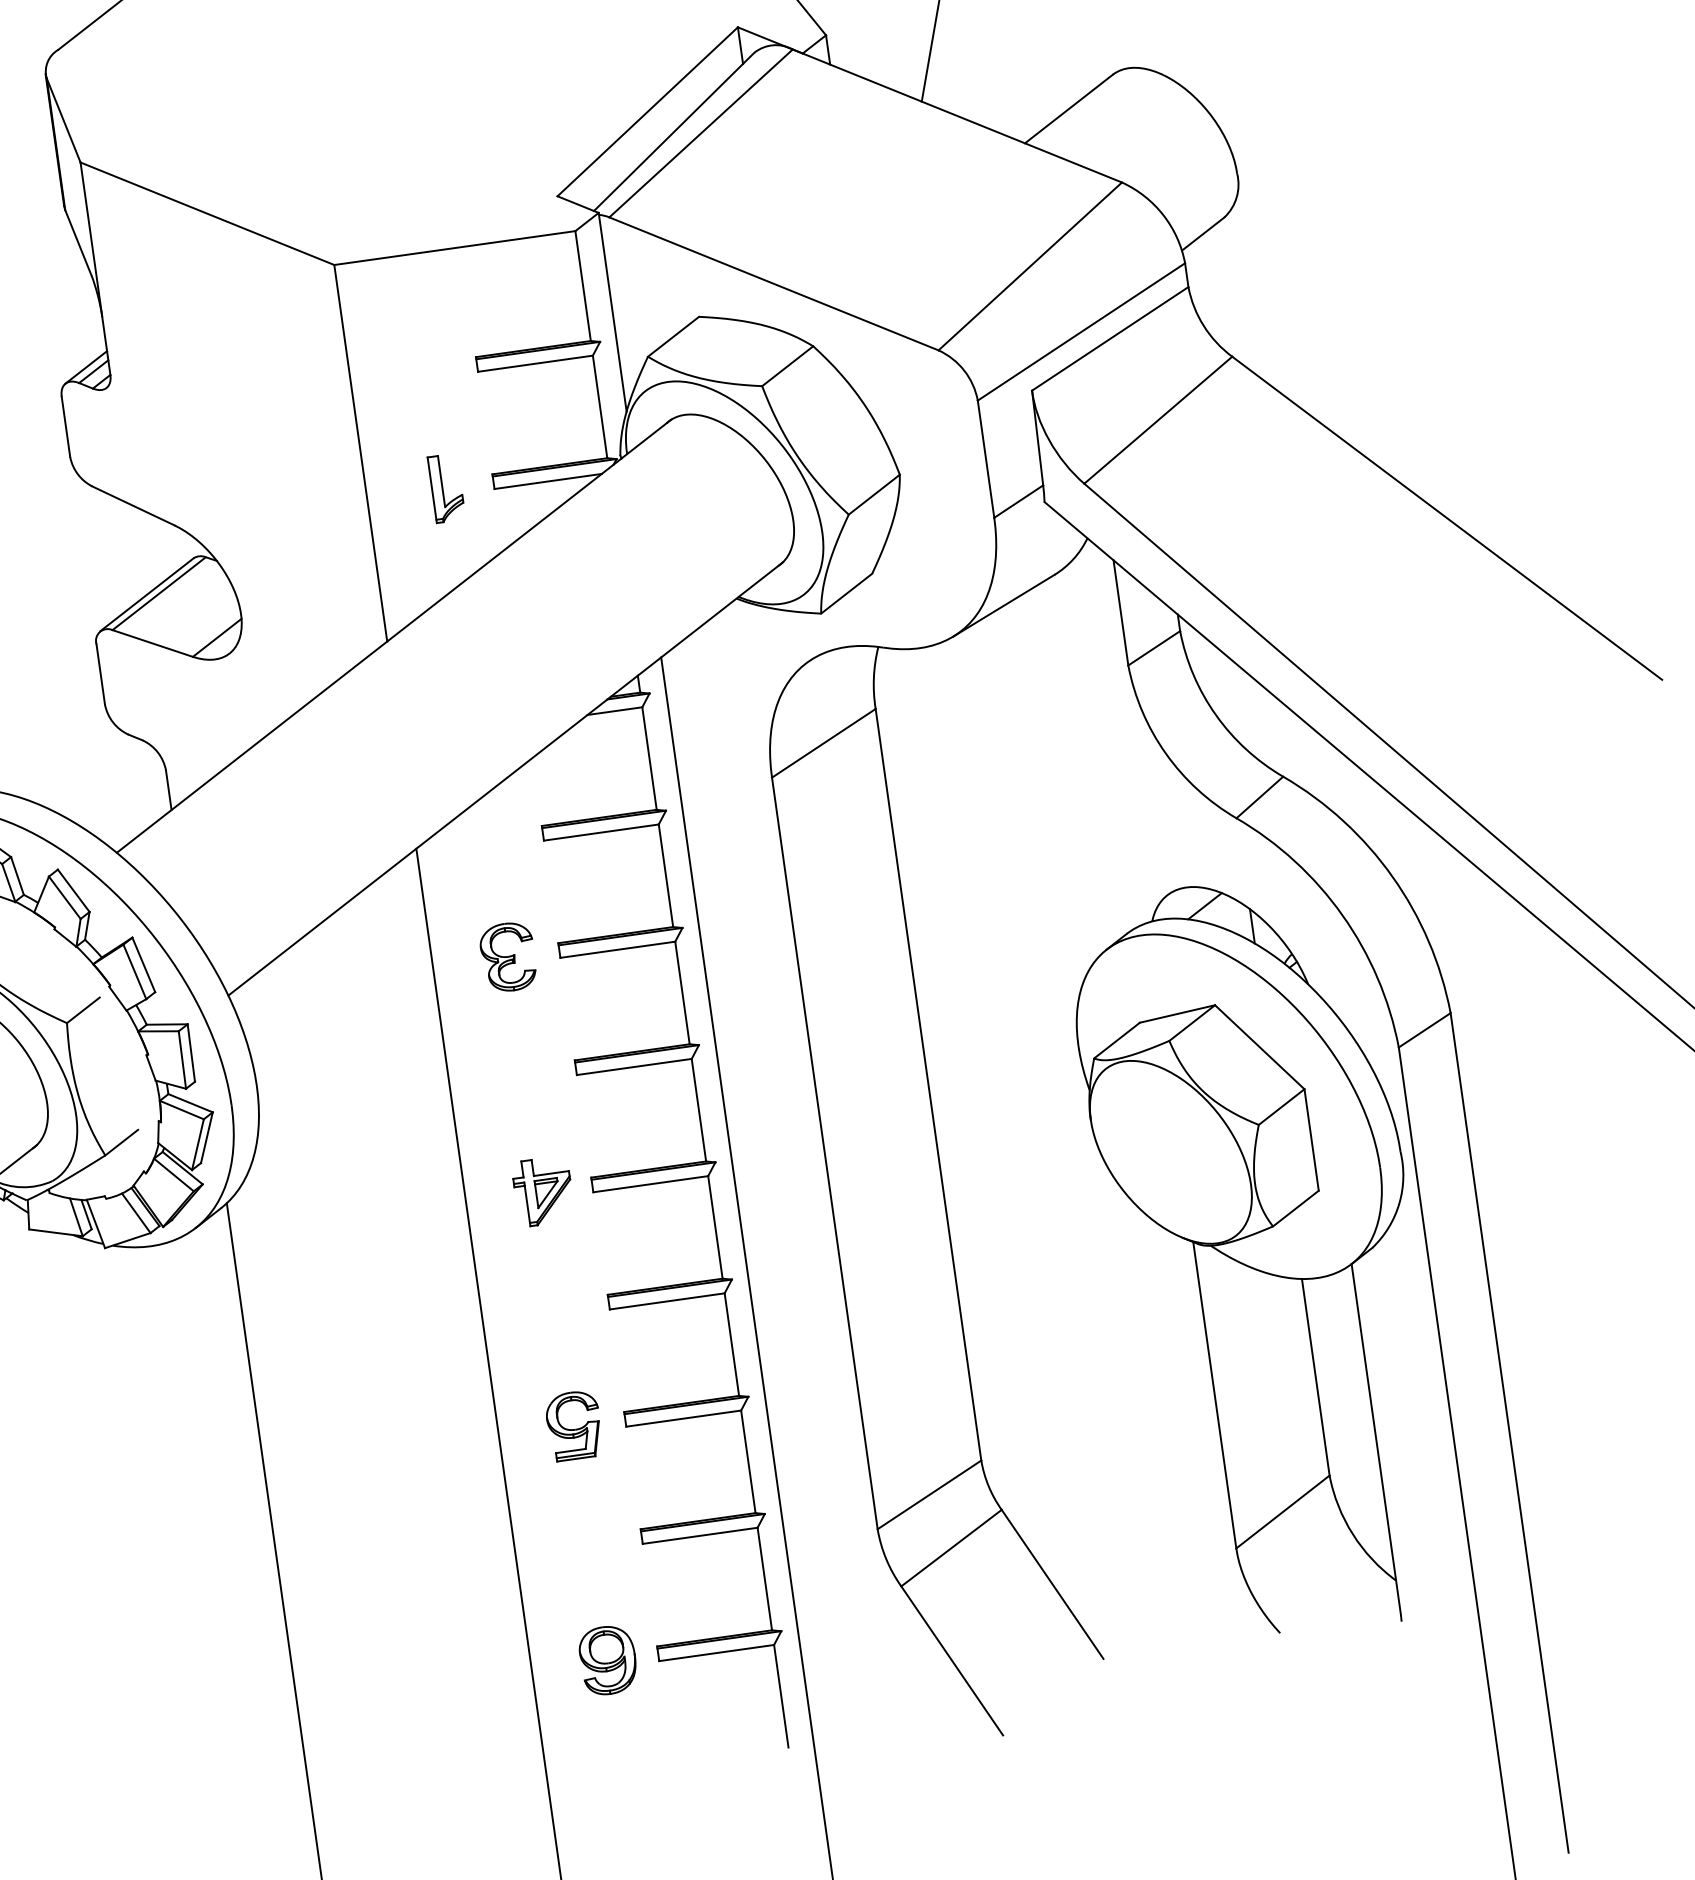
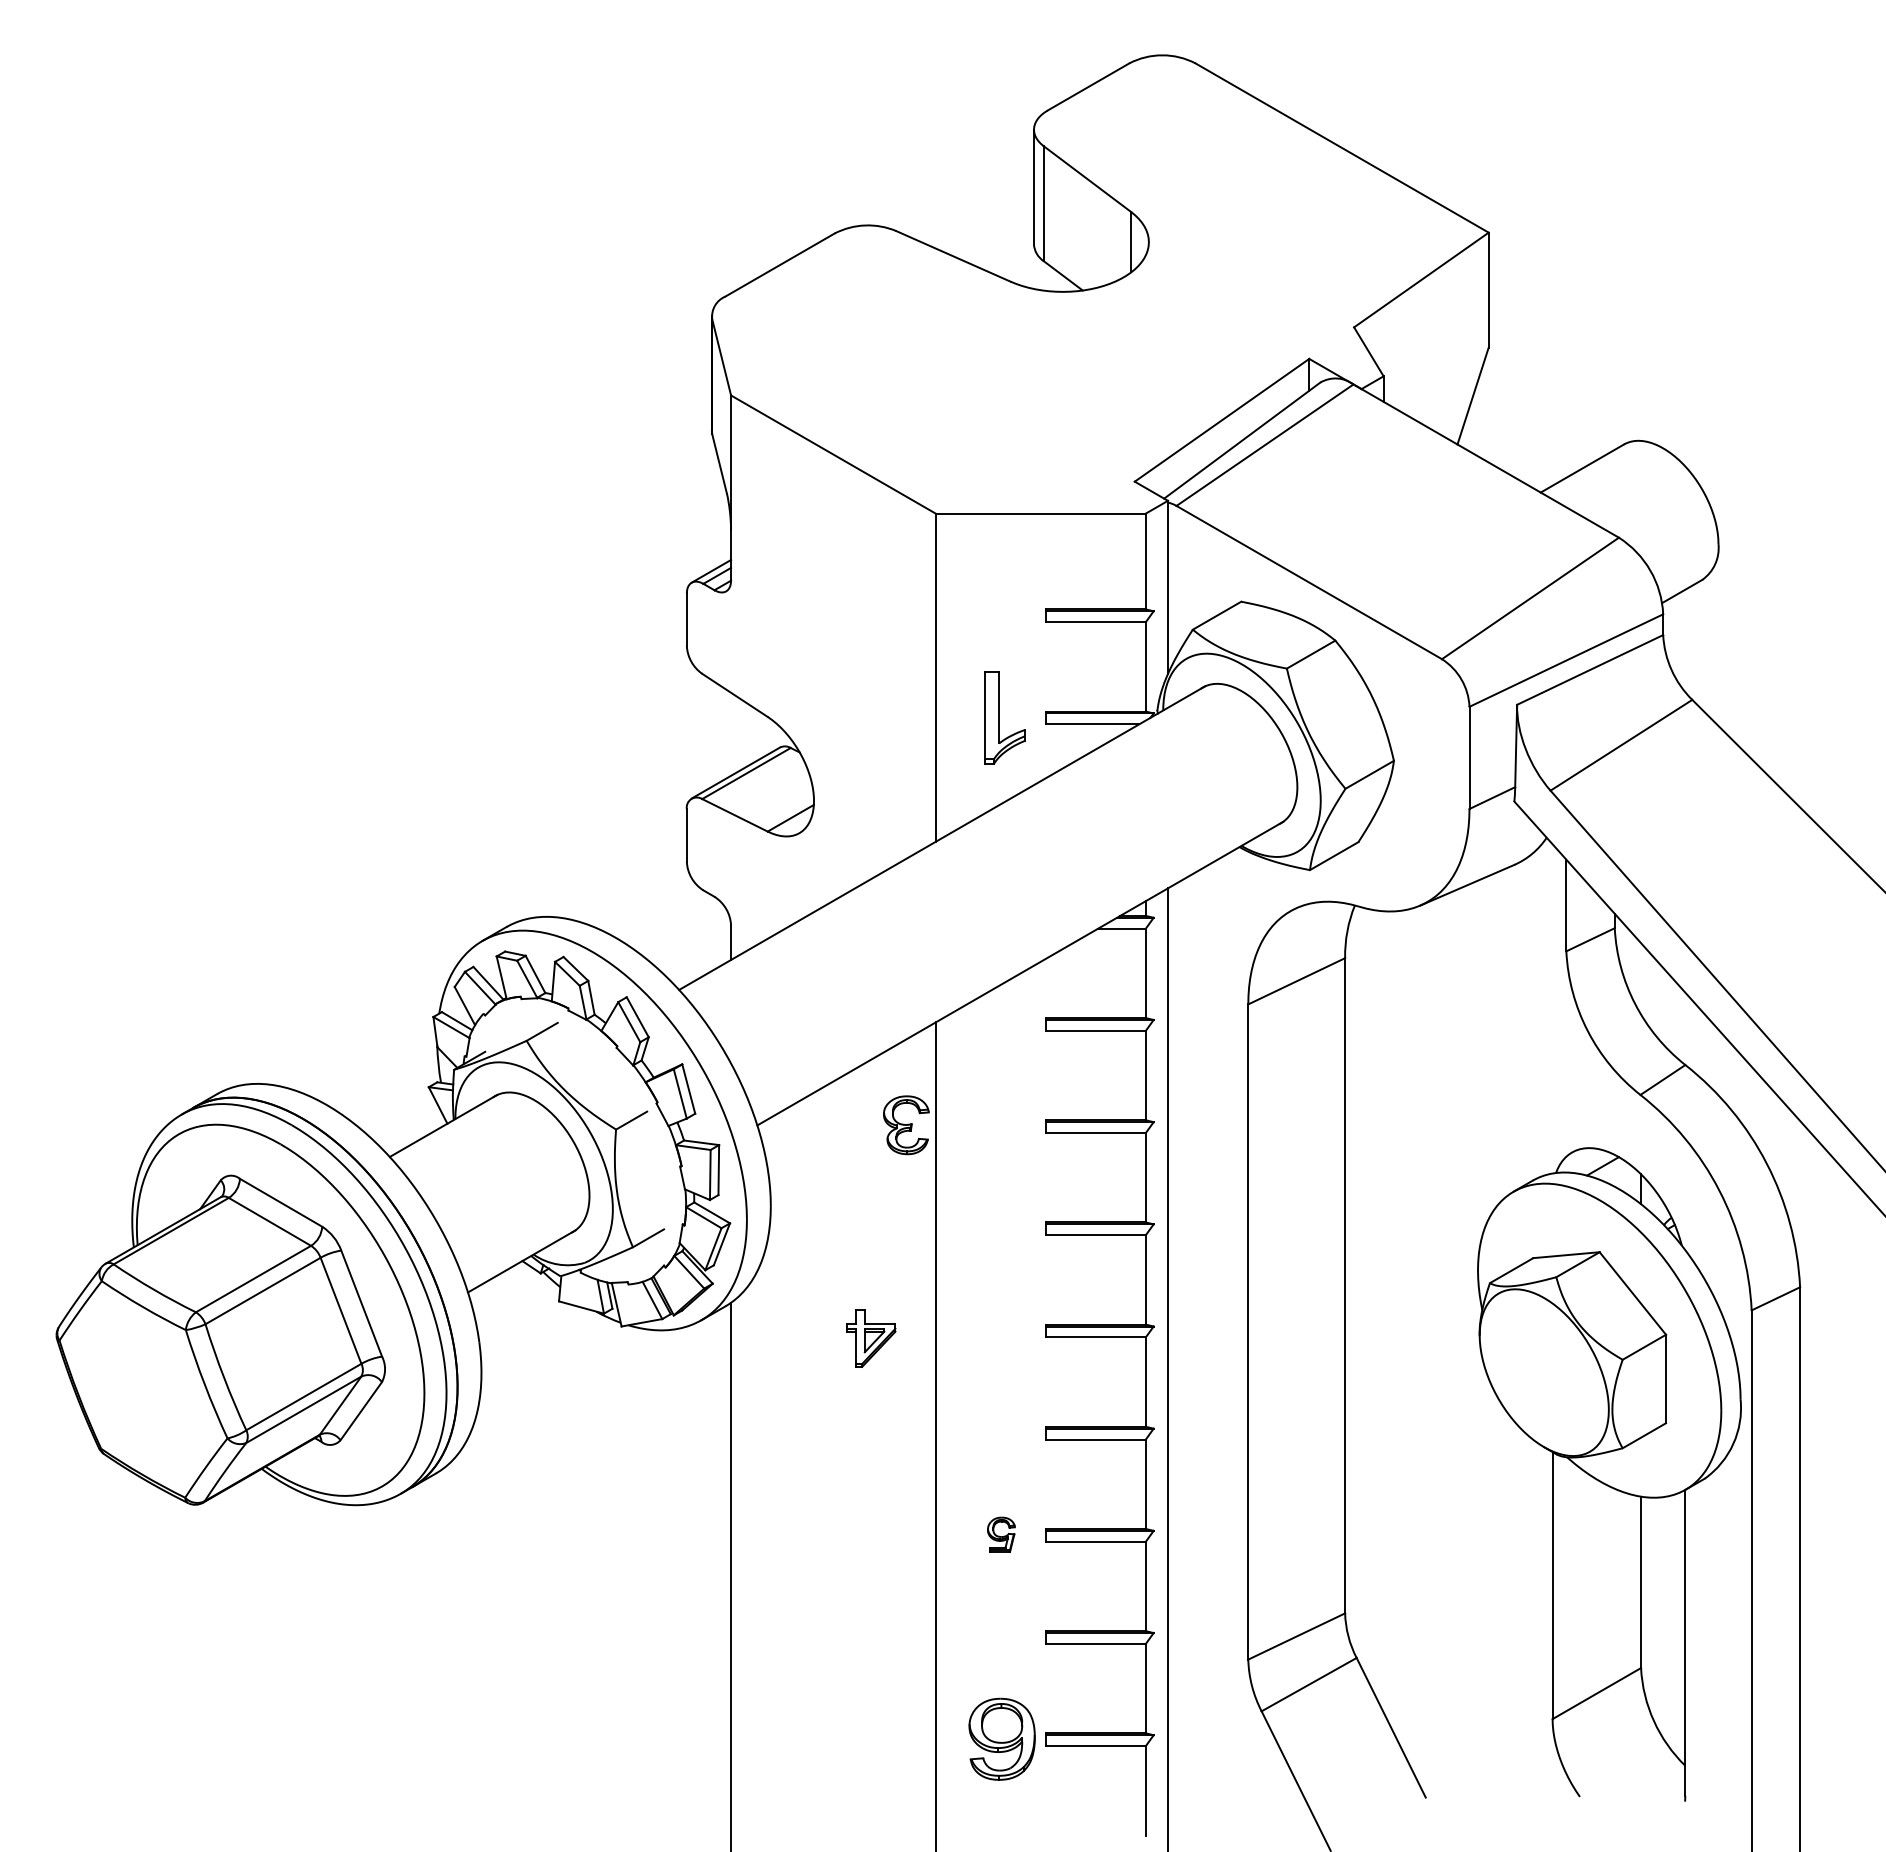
part: (446, 487) -> (1004, 717), size x1.6
part: (508, 957) -> (906, 1125), moved
part: (543, 1191) -> (871, 1338), moved
part: (574, 1425) -> (1001, 1534), size x0.6
part: (608, 1660) -> (1002, 1739), size x1.4

